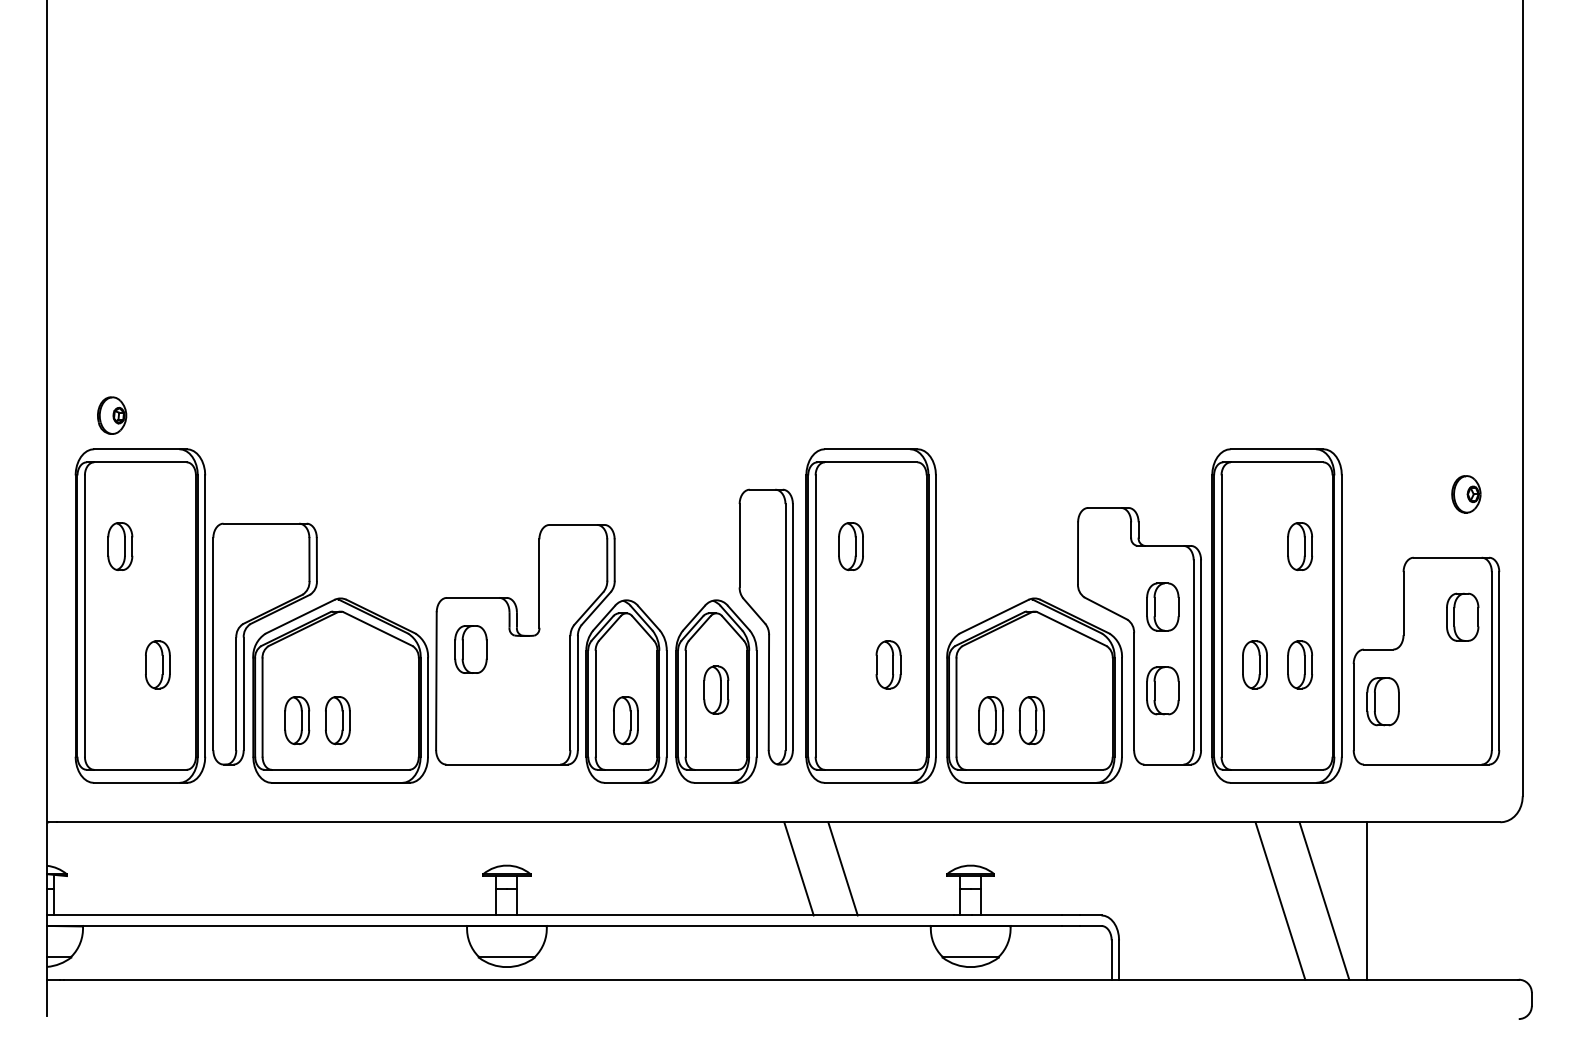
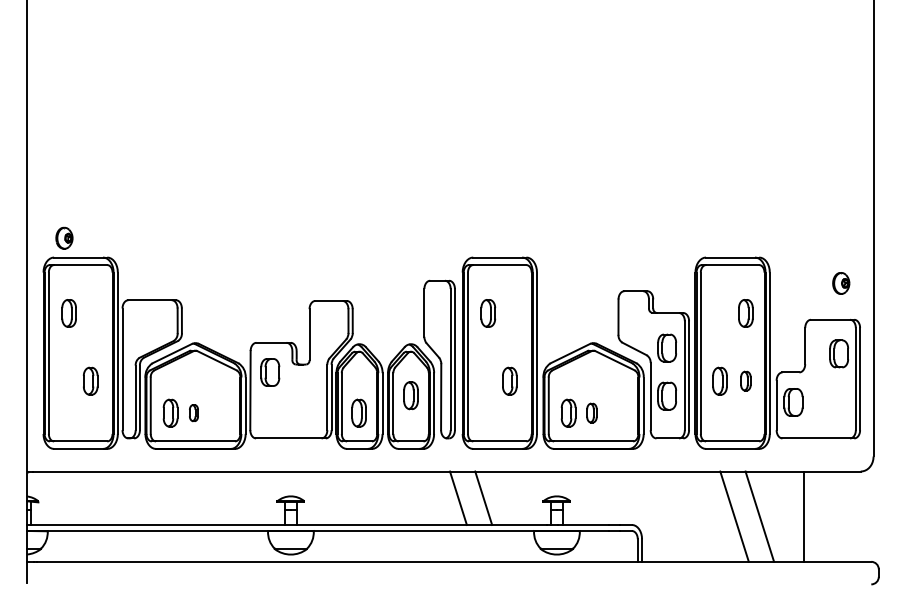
part: (1299, 663) -> (745, 380), size x0.7
part: (337, 719) -> (193, 412), size x0.6
part: (1030, 719) -> (591, 412), size x0.7
line: (1367, 900) -> (803, 516), moved

